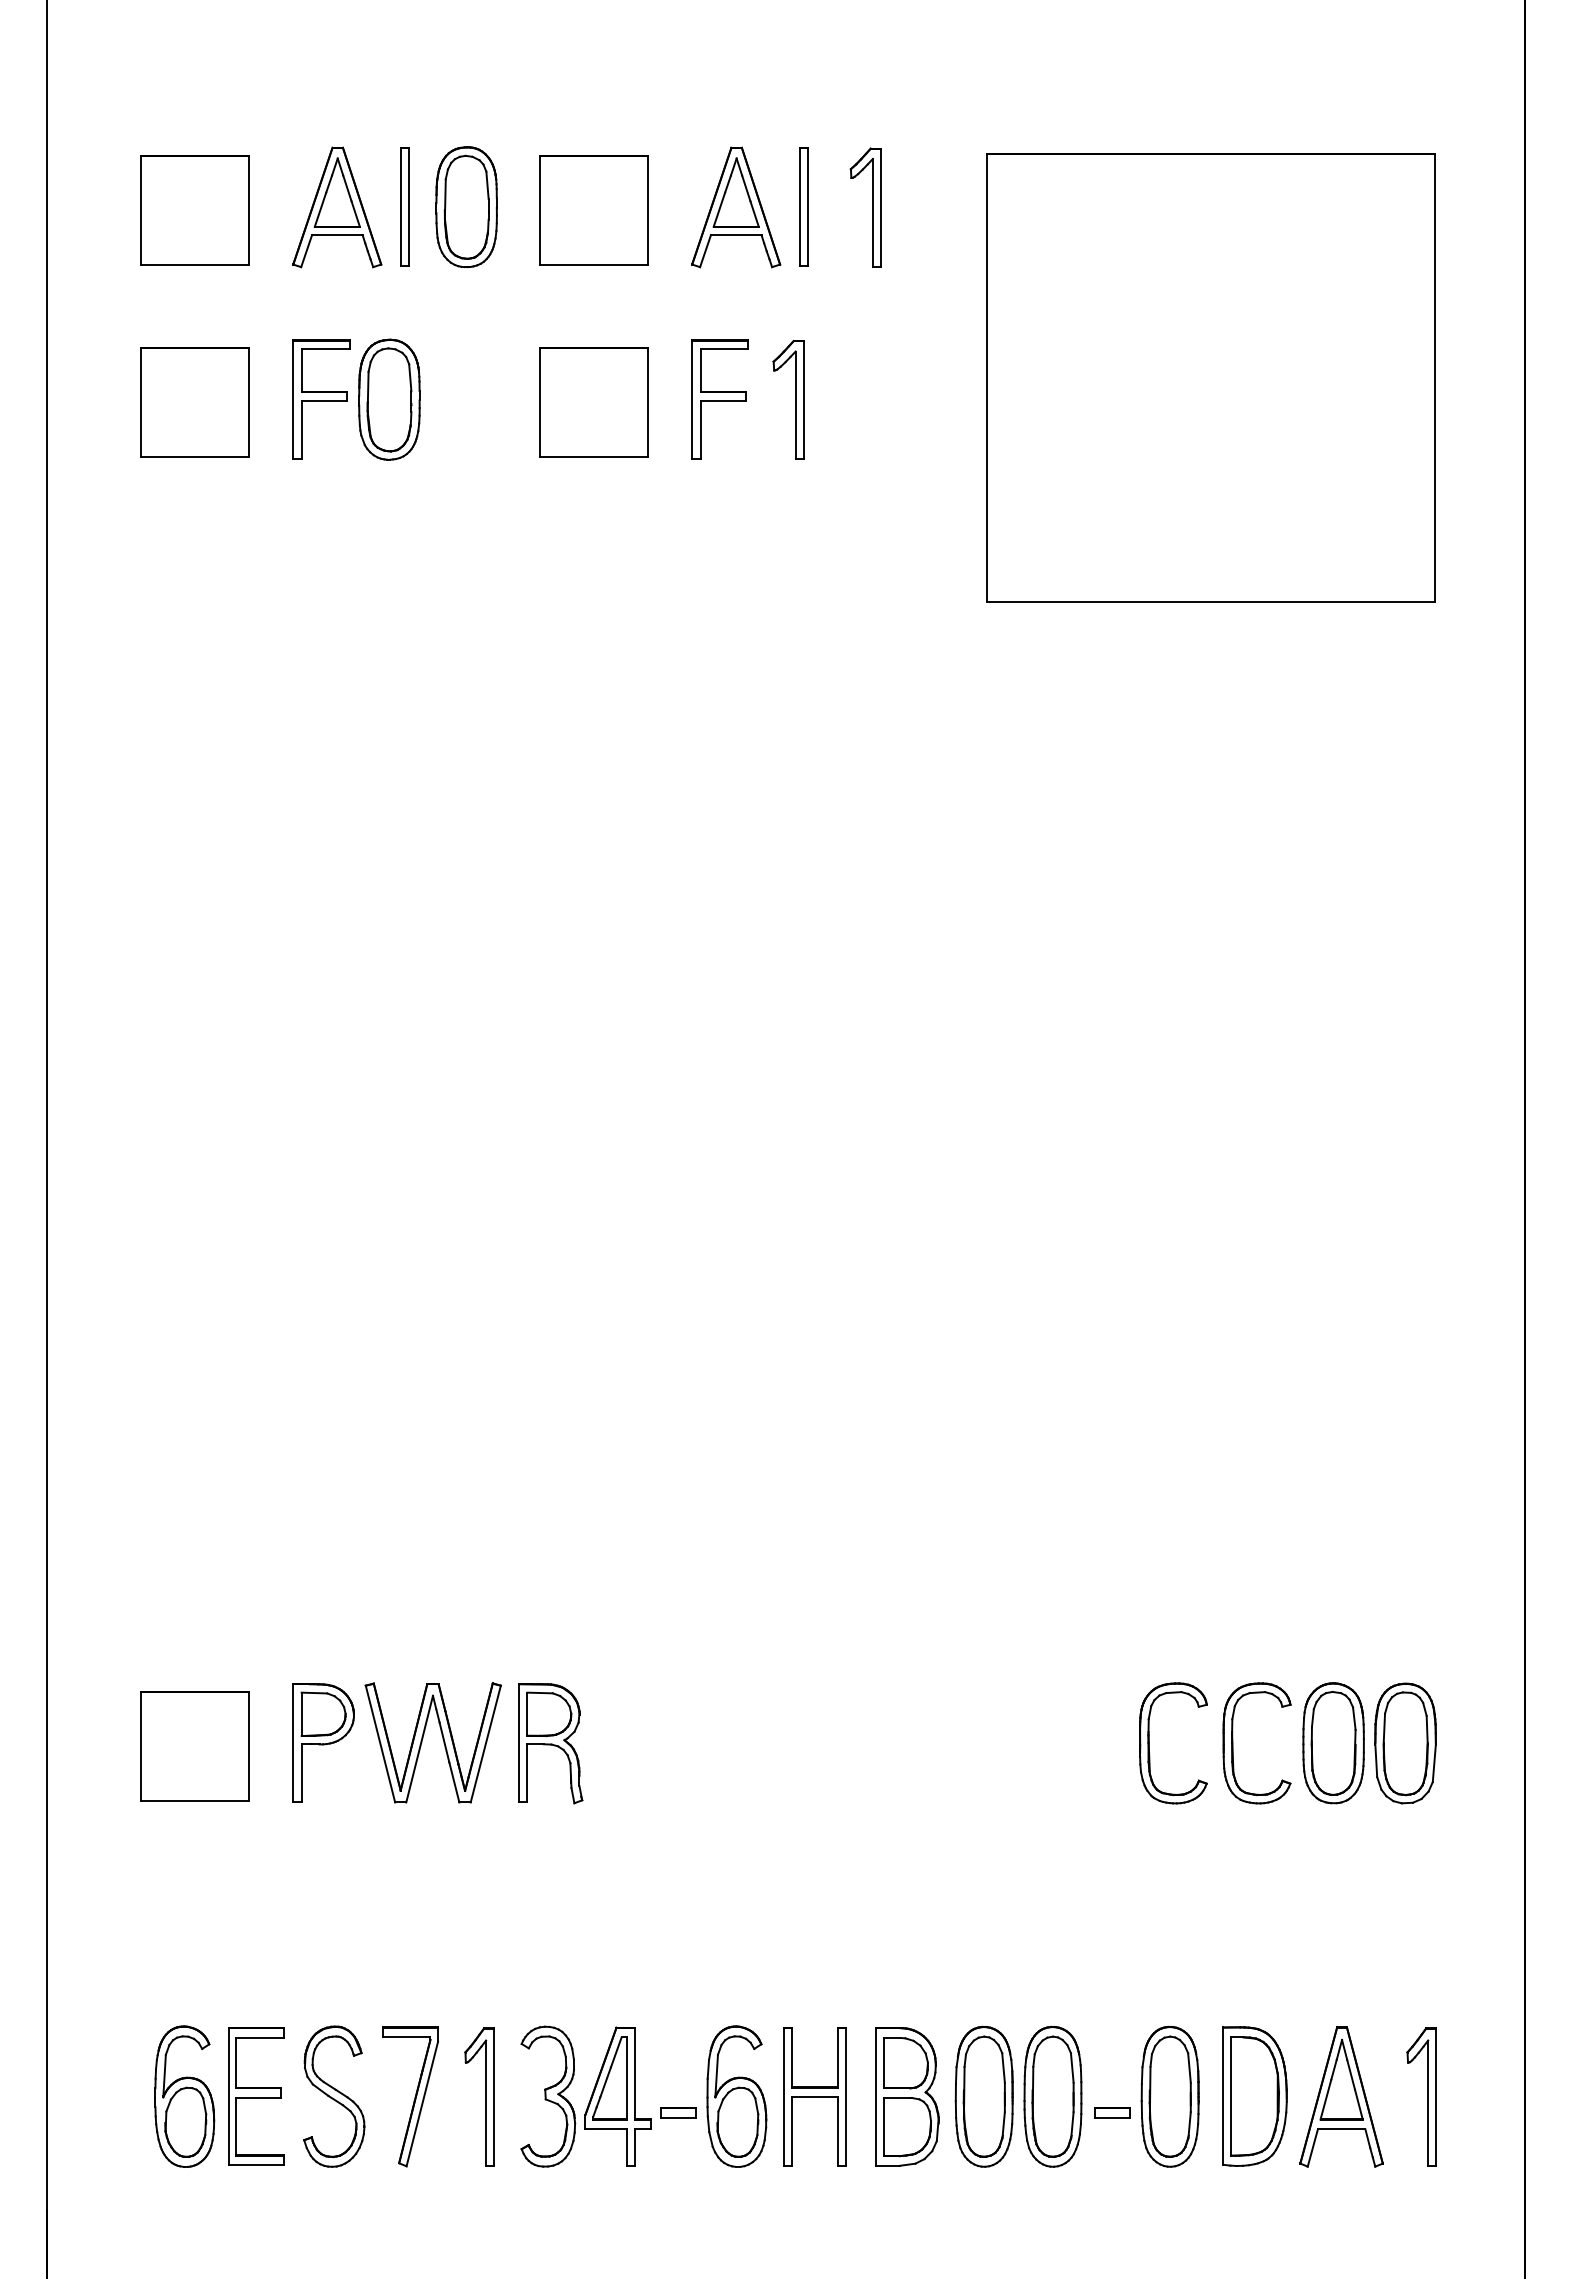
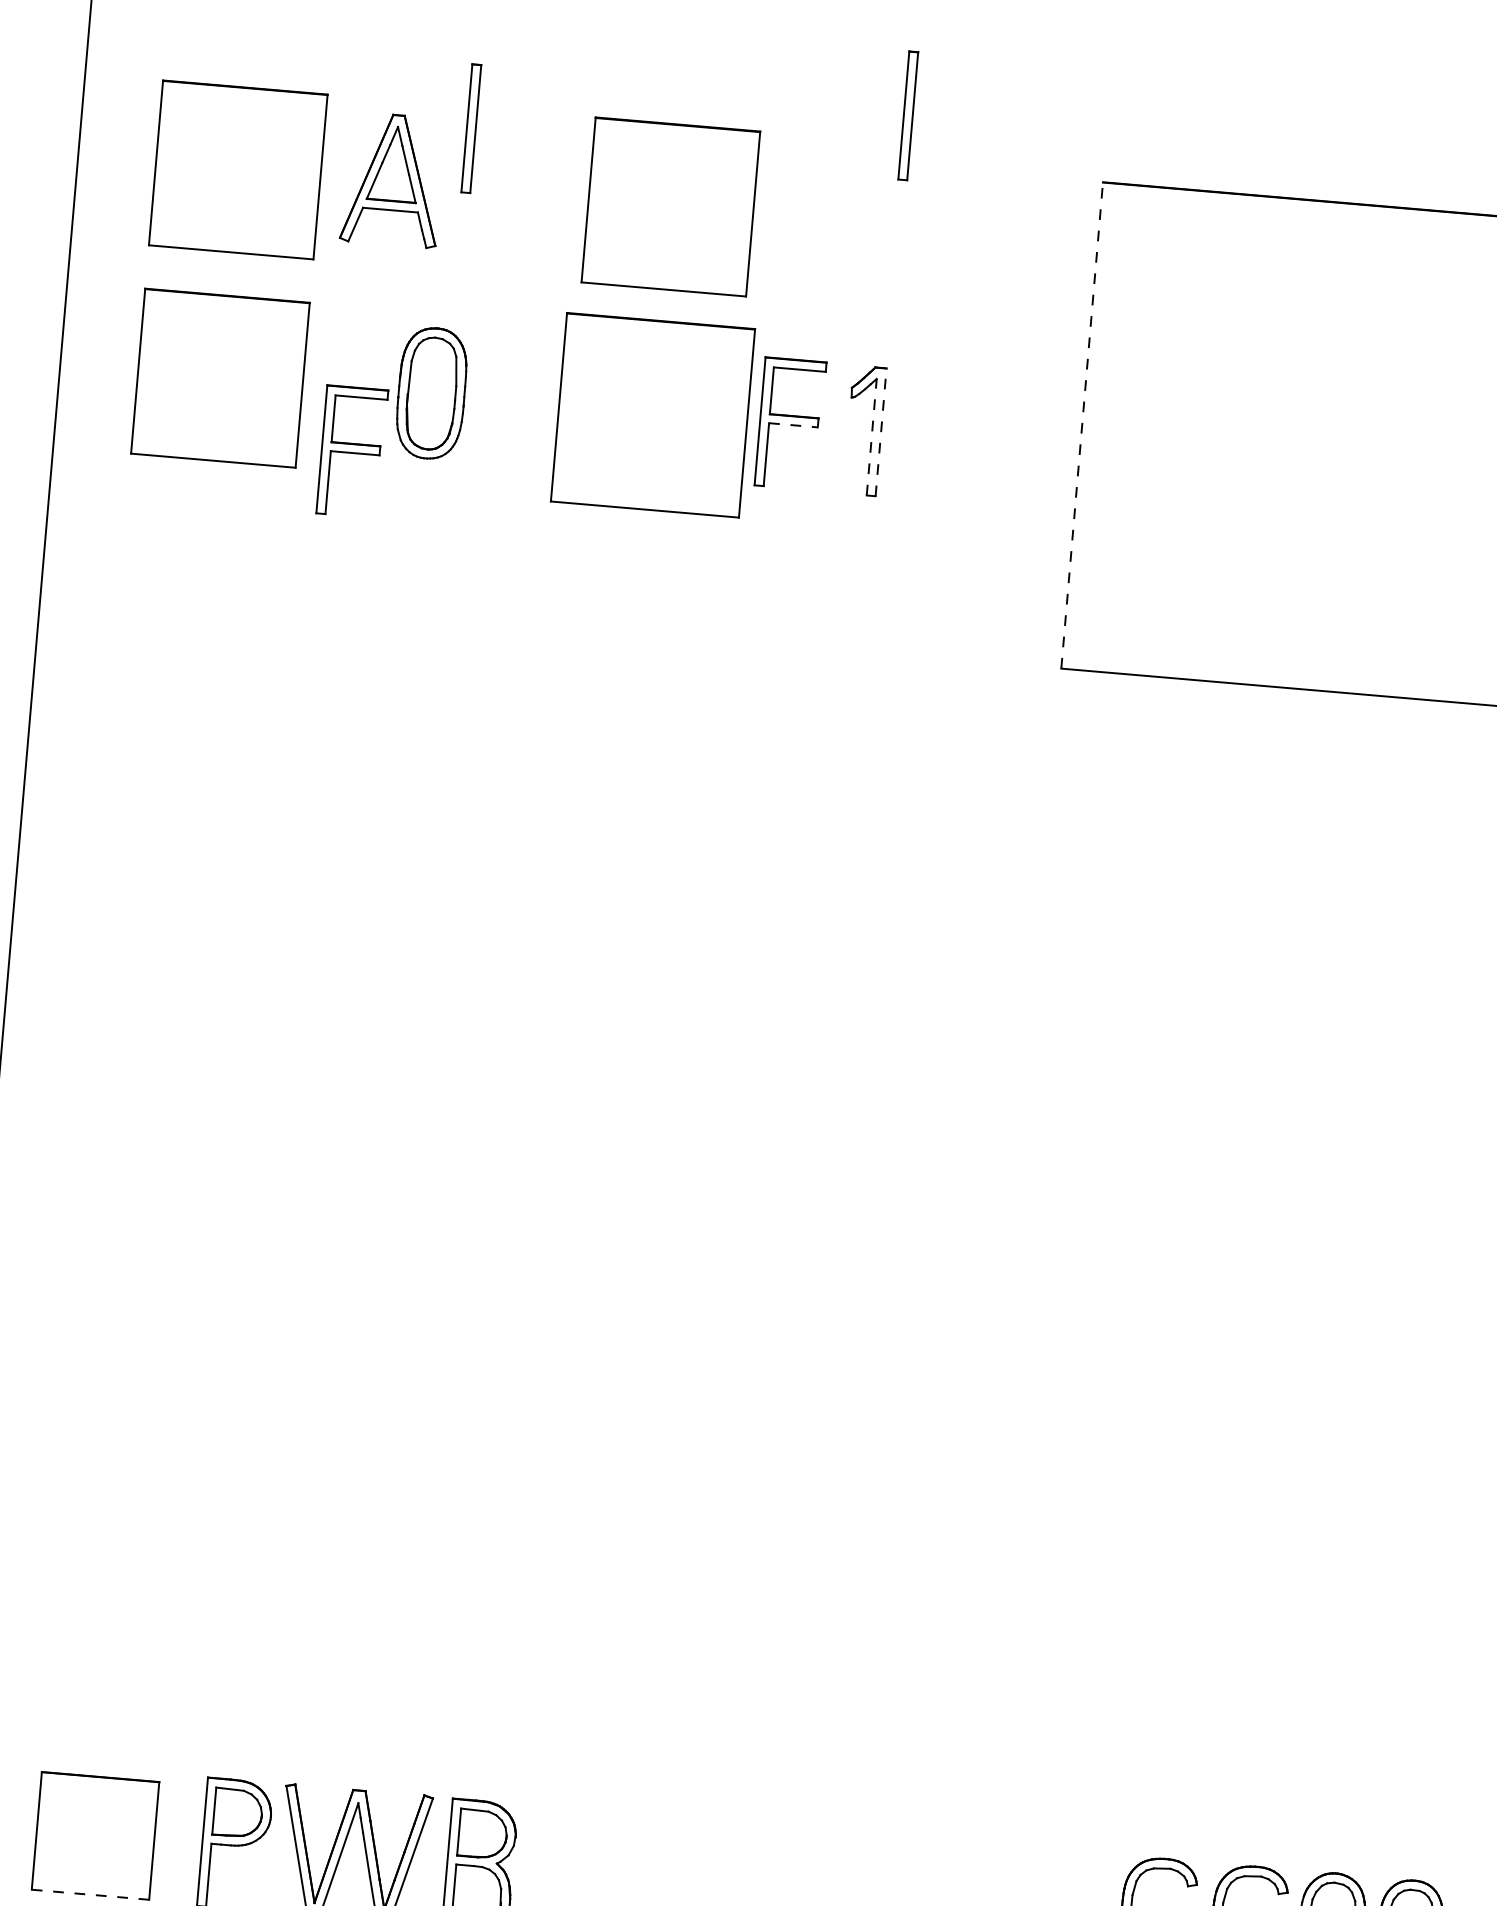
part: (404, 206) -> (470, 127), moved
part: (466, 206) -> (533, 190), removed
part: (803, 206) -> (907, 114), moved
part: (736, 207) -> (825, 217), removed
part: (872, 207) -> (973, 229), removed
part: (194, 210) -> (237, 170), size x1.4
part: (593, 210) -> (670, 207), size x1.4
line: (987, 377) -> (1082, 424), solid -> dashed
part: (321, 399) -> (352, 451), moved
line: (723, 400) -> (793, 425), solid -> dashed
line: (803, 400) -> (880, 432), solid -> dashed
part: (194, 402) -> (219, 378), size x1.4
part: (593, 402) -> (652, 415), size x1.6
line: (795, 405) -> (871, 437), solid -> dashed
line: (195, 1800) -> (91, 1894), solid -> dashed

